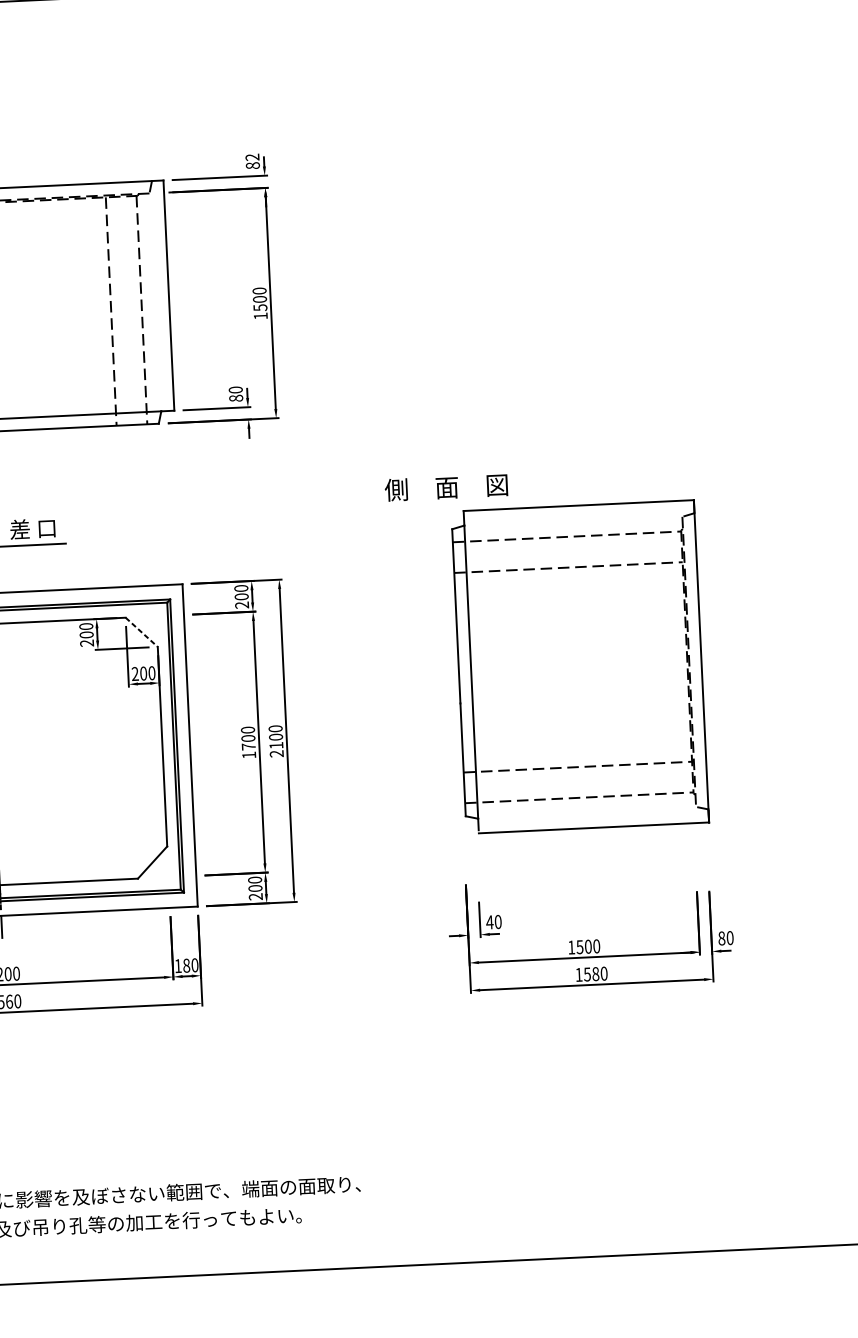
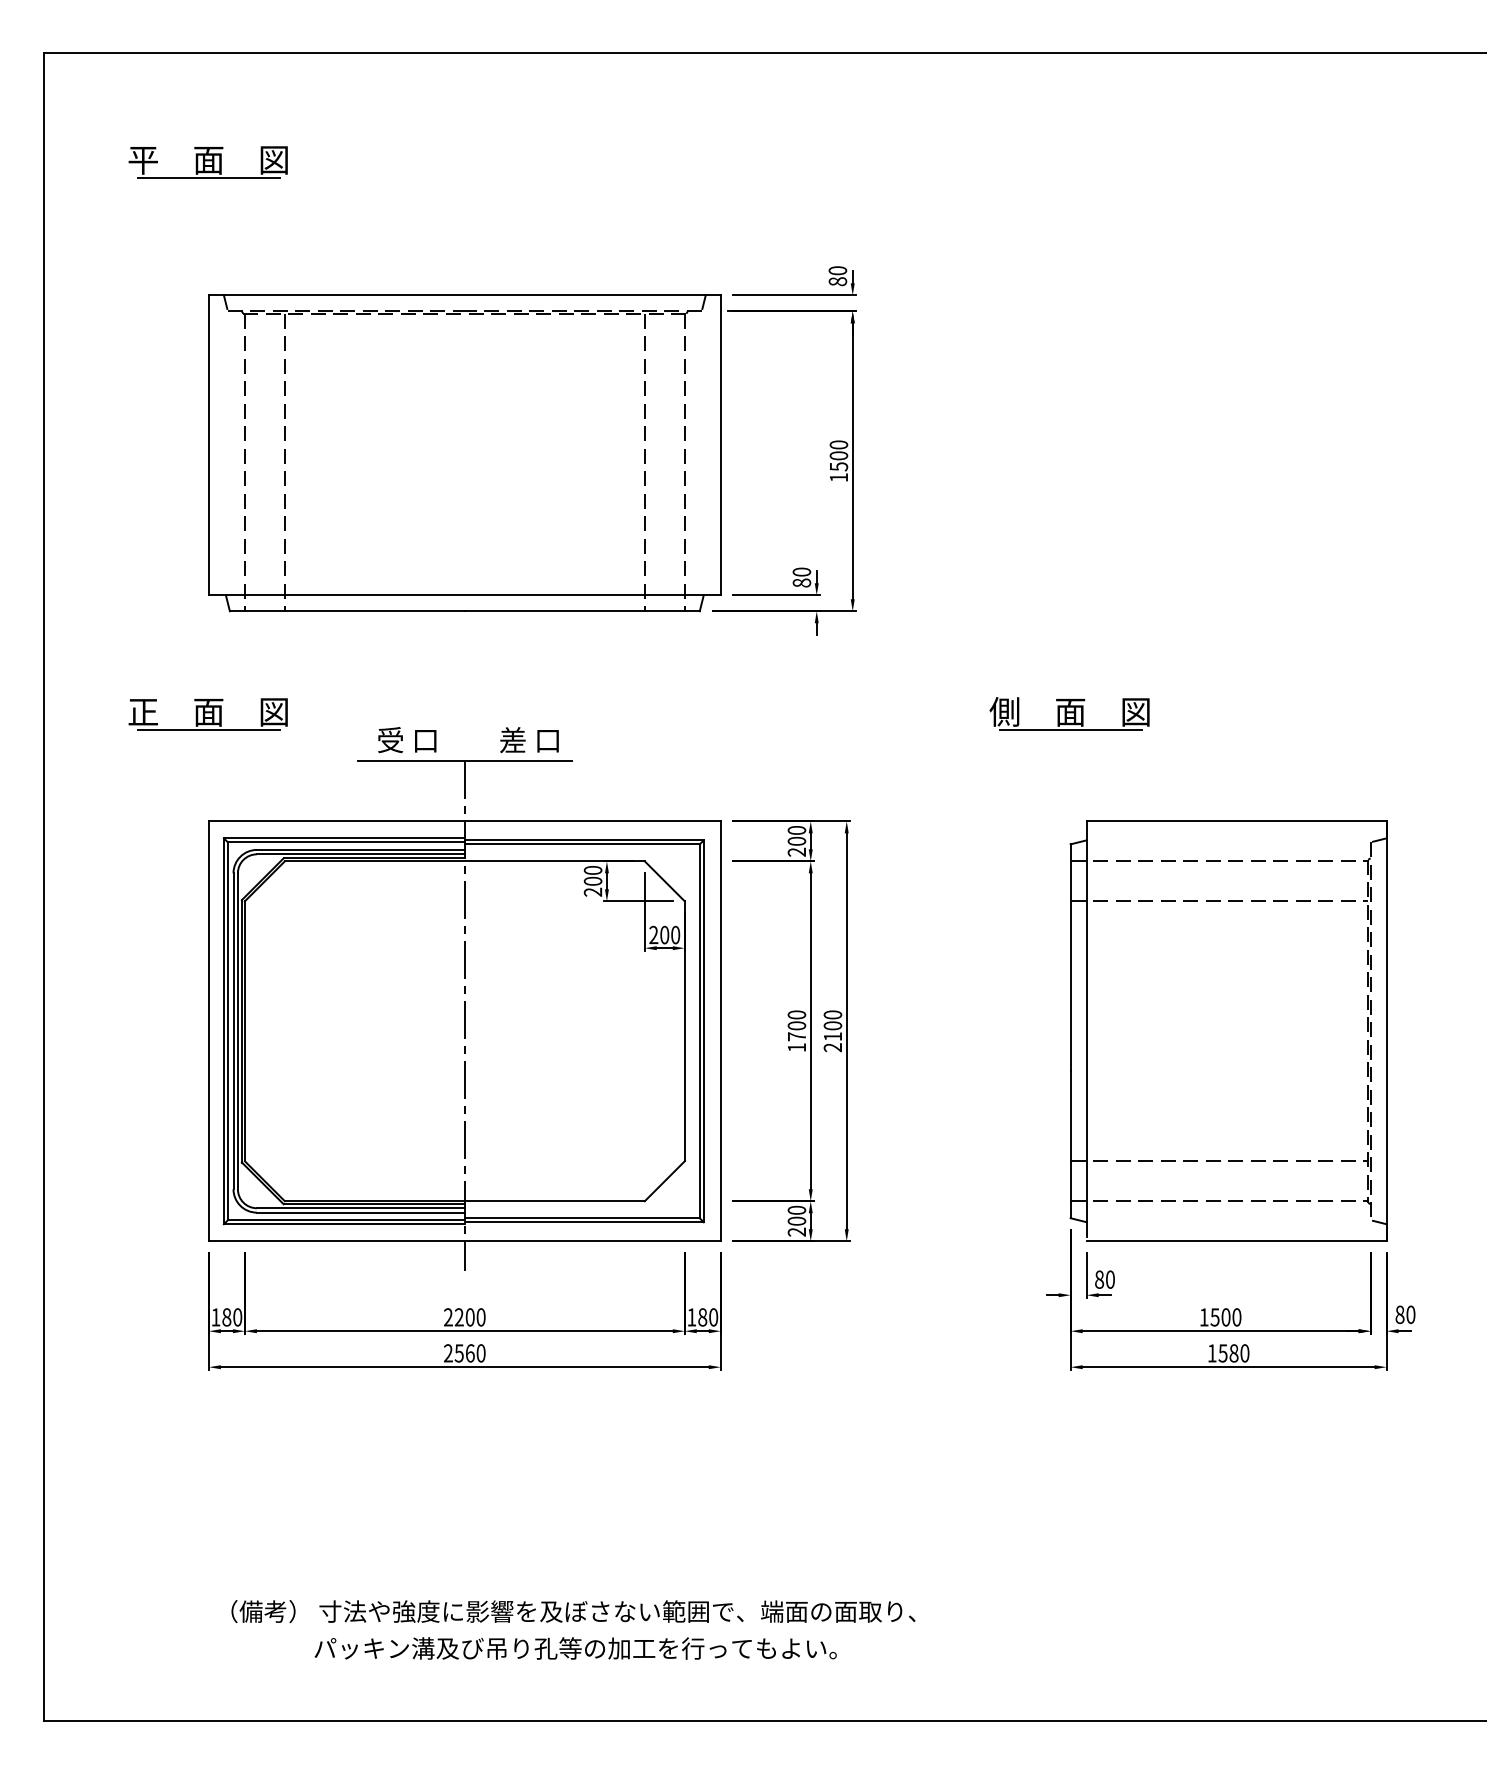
text: (252, 157) -> (837, 270), 82 -> 80
line: (447, 501) -> (1070, 730), added
part: (575, 567) -> (1228, 901), moved
line: (142, 632) -> (665, 881), dashed -> solid
text: (489, 922) -> (1099, 1279), 40 -> 80

